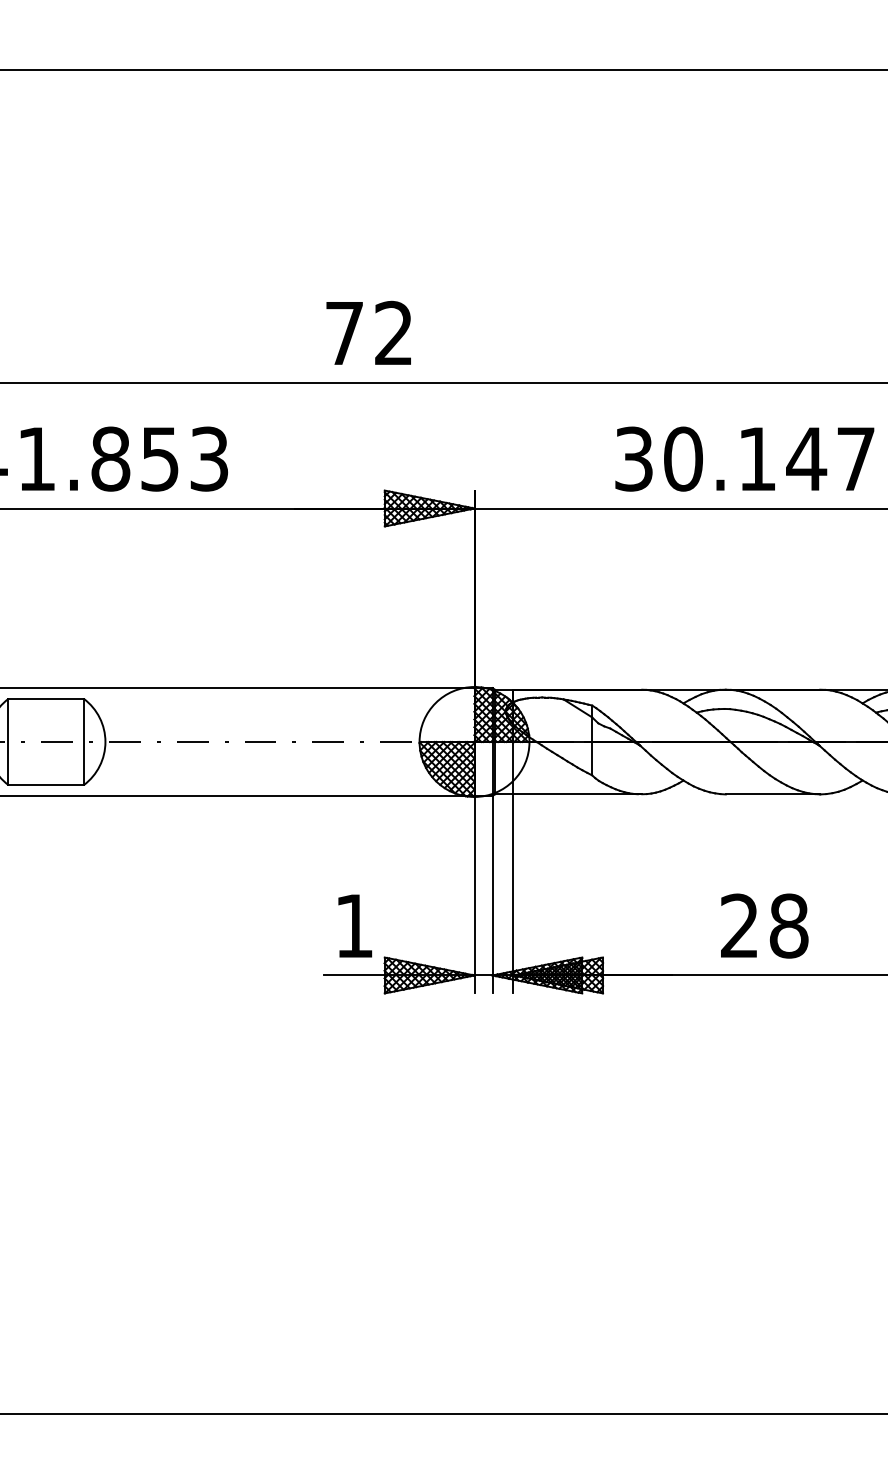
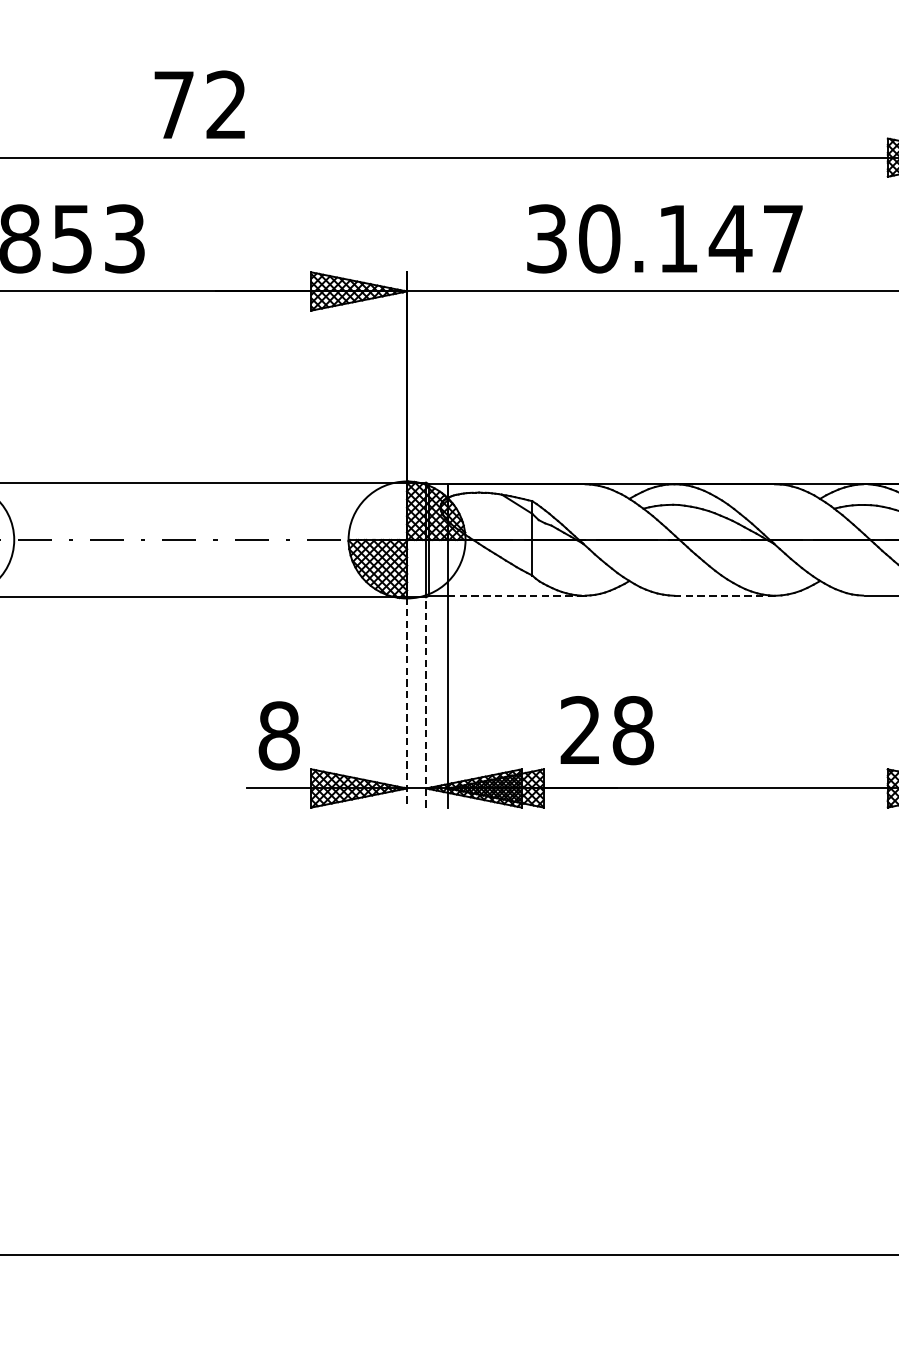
text: (368, 332) -> (199, 104), moved
text: (744, 458) -> (664, 238), moved
line: (577, 794) -> (516, 595), solid -> dashed
line: (772, 794) -> (724, 595), solid -> dashed
line: (474, 894) -> (407, 702), solid -> dashed
line: (492, 894) -> (426, 702), solid -> dashed
text: (354, 925) -> (279, 735), 1 -> 8
text: (764, 925) -> (607, 729), moved

